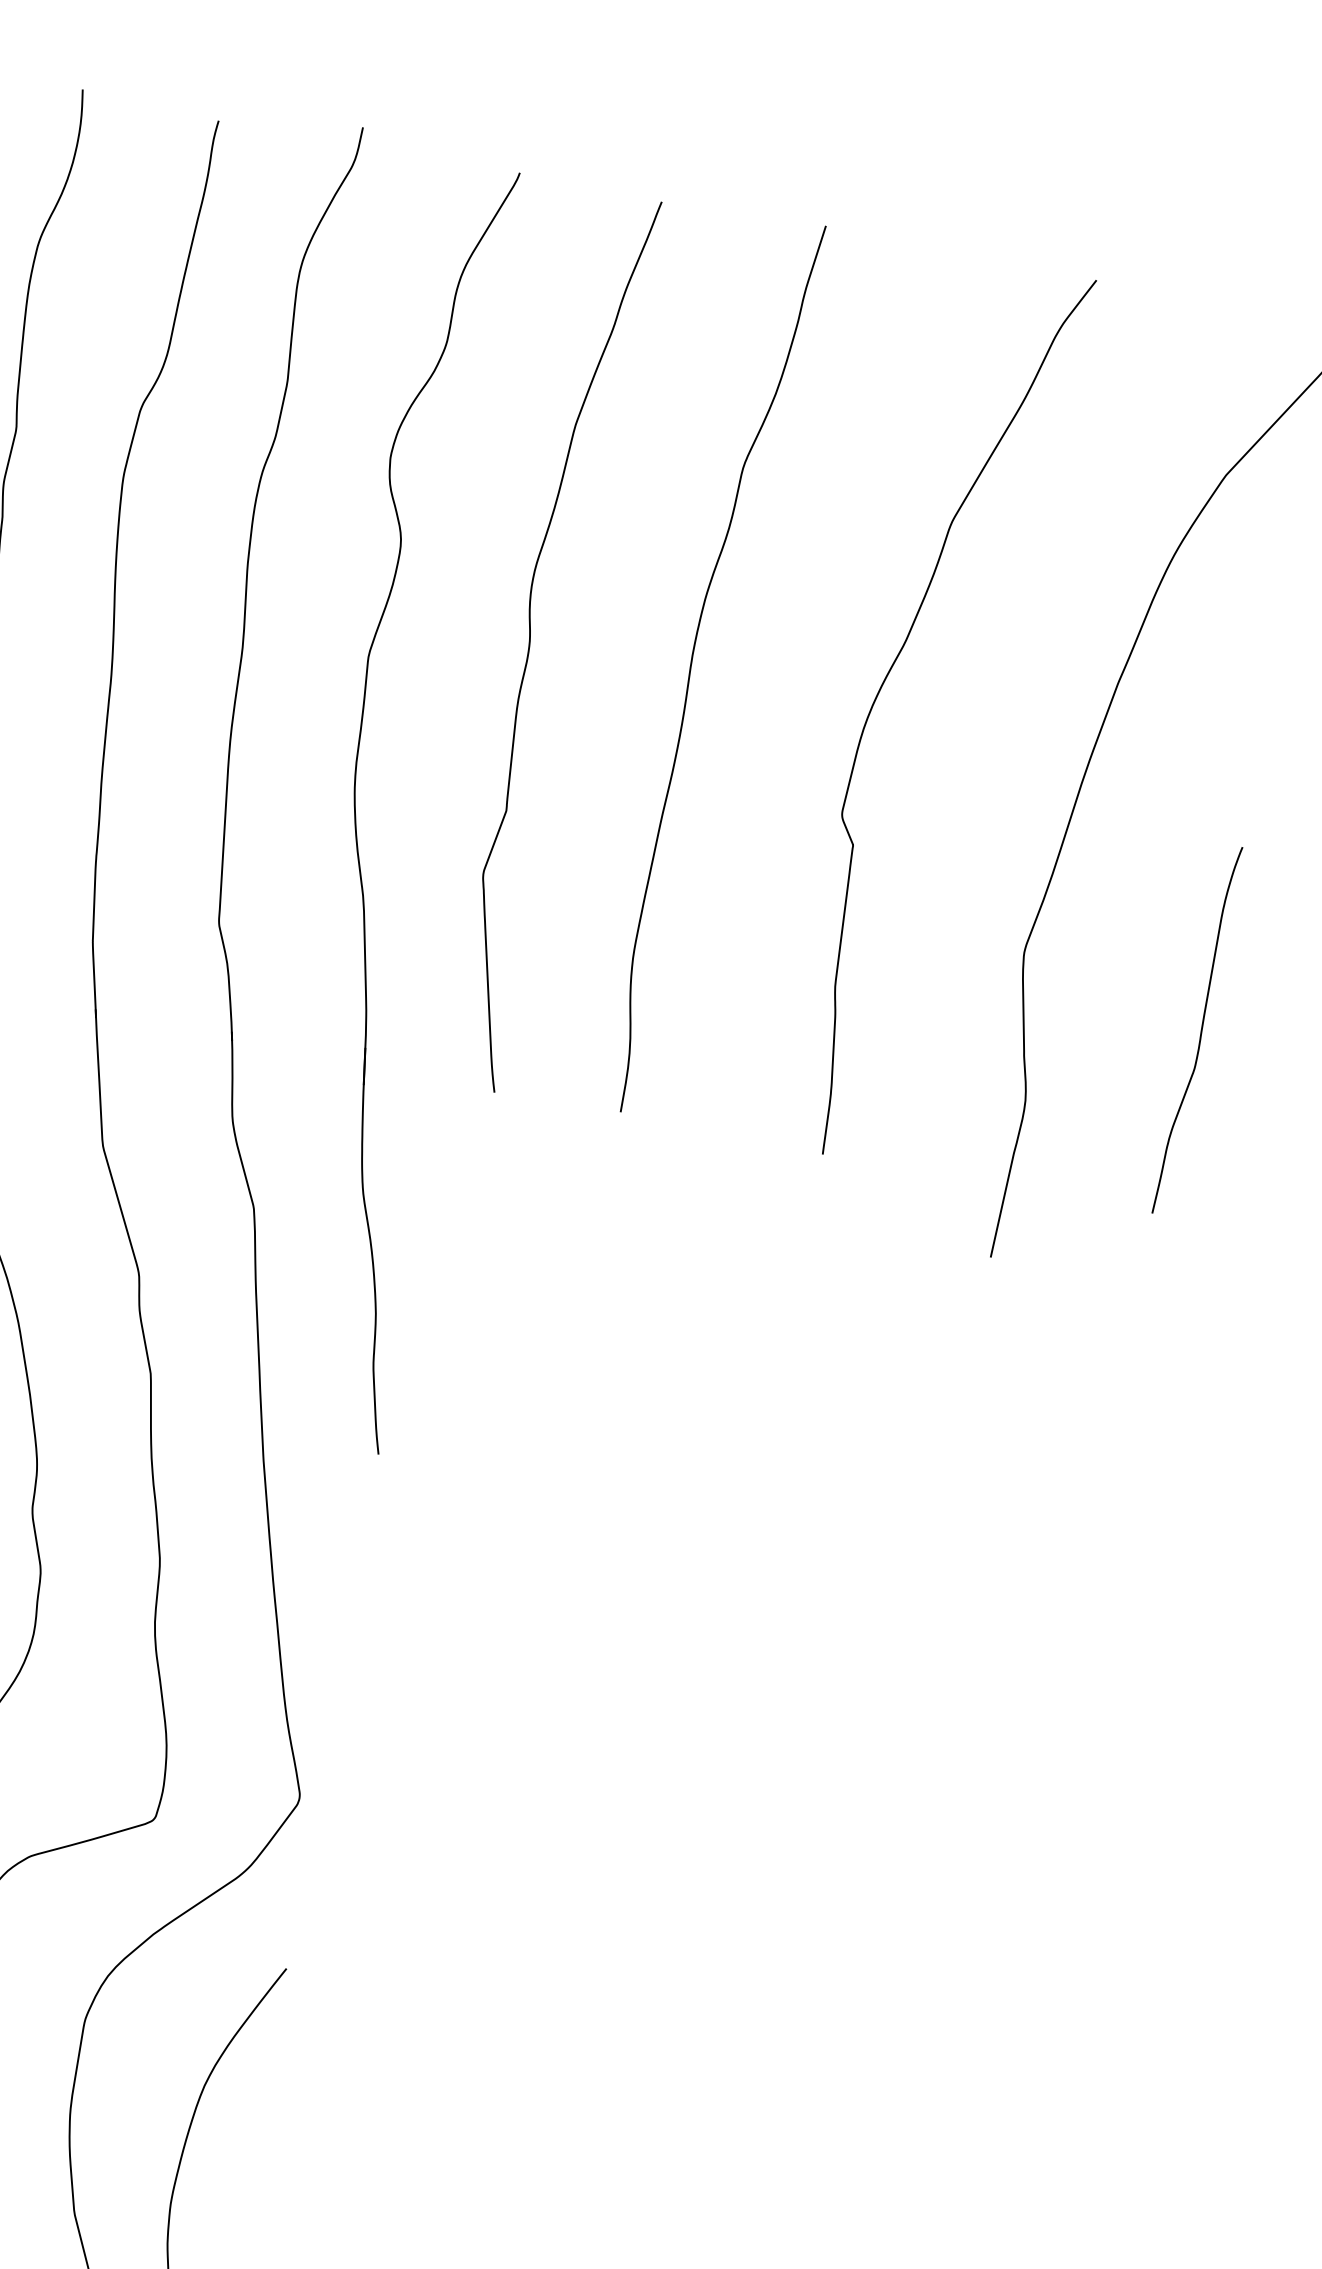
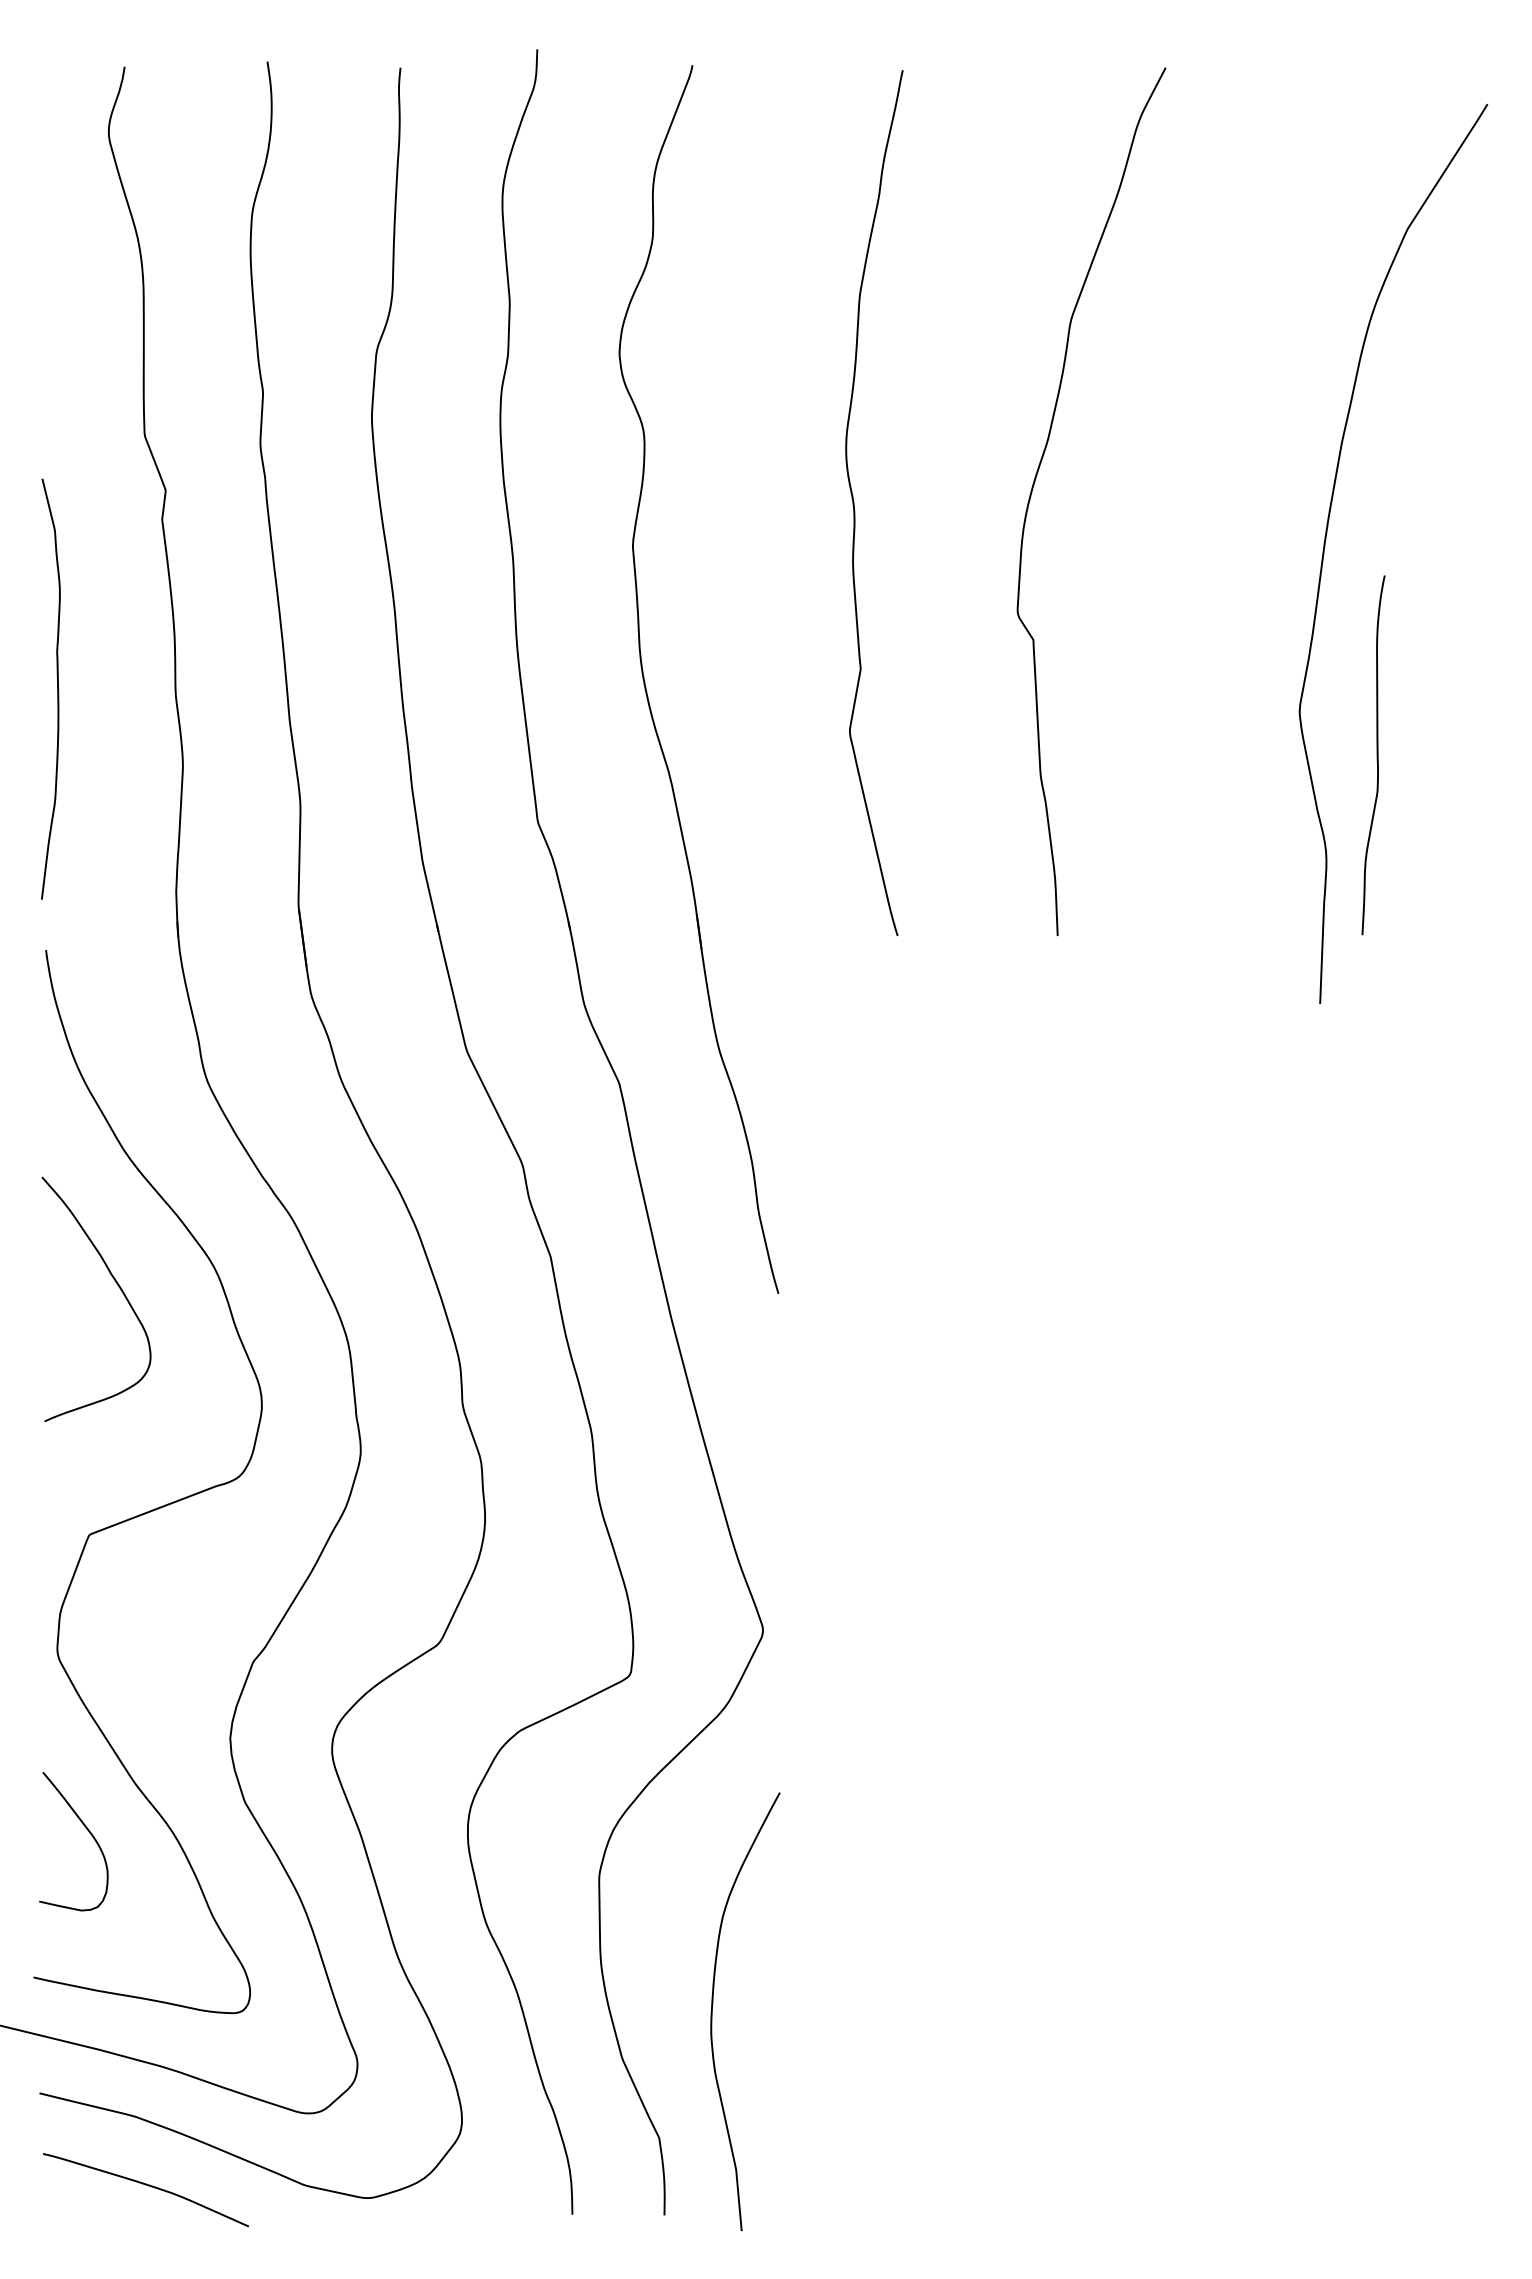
curve: (531, 638) -> (854, 502), moved
curve: (692, 663) -> (938, 496), removed
curve: (884, 683) -> (1035, 482), moved
curve: (1200, 1031) -> (1376, 755), moved

